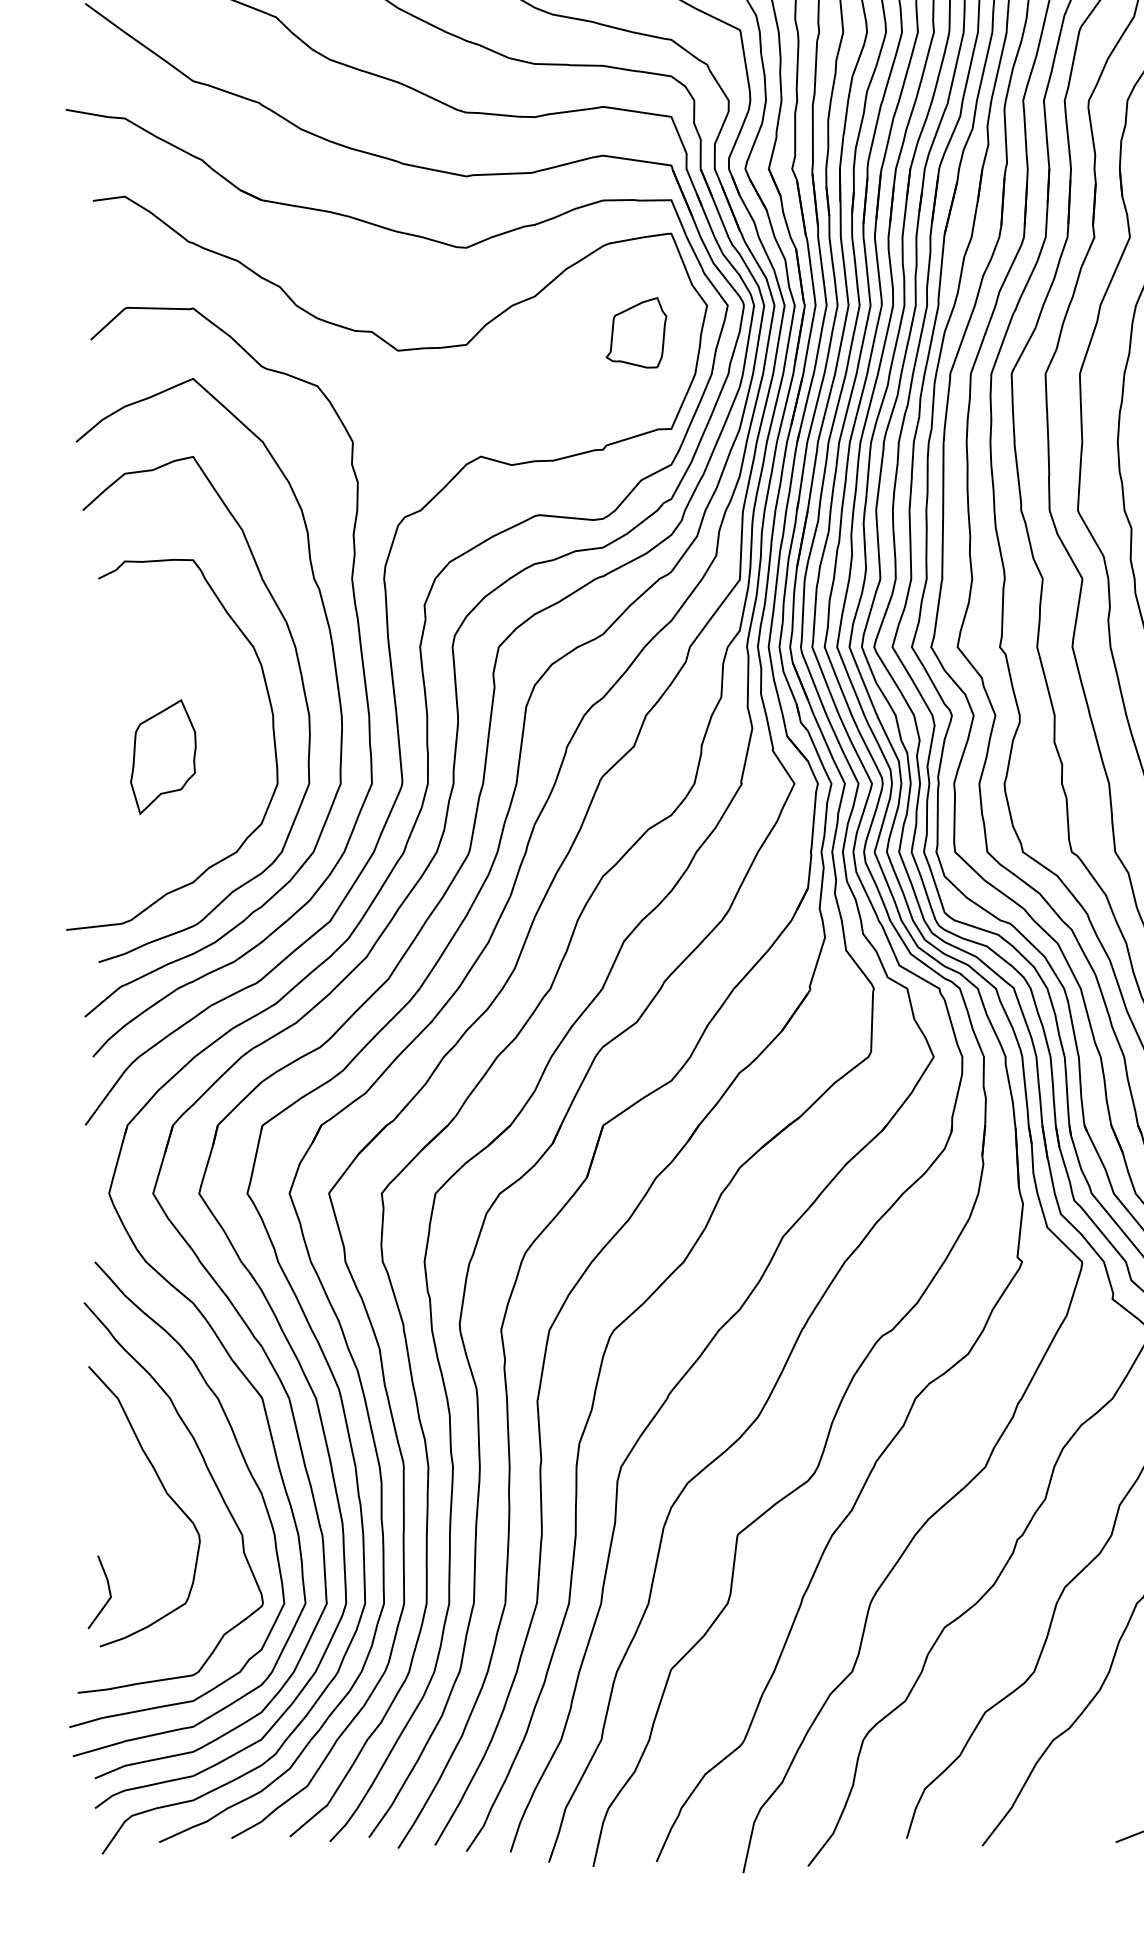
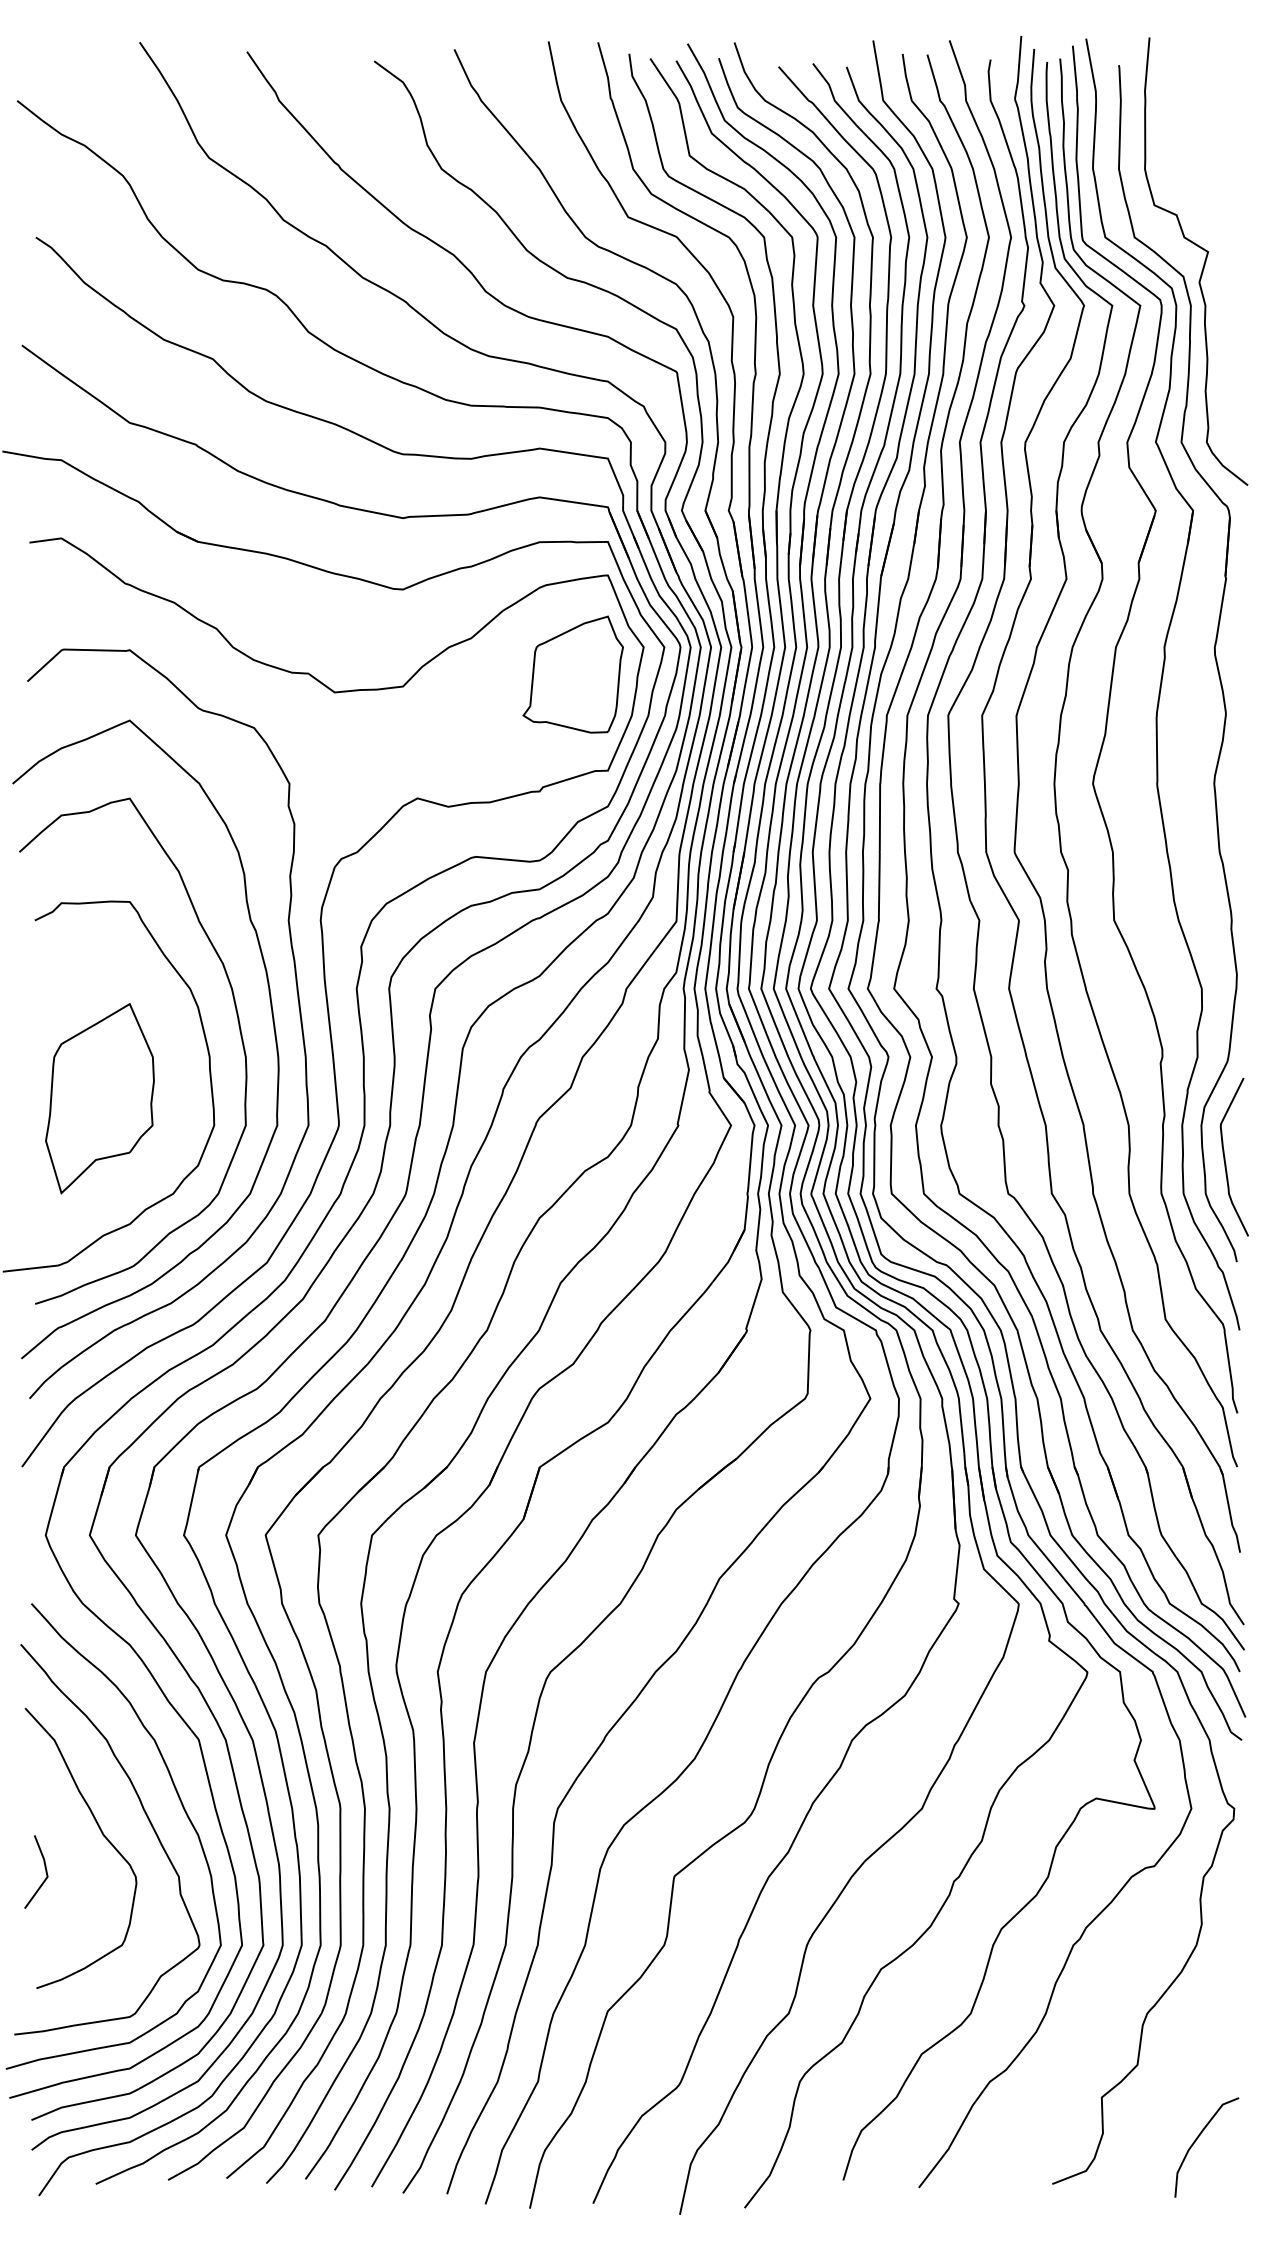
part: (635, 332) -> (572, 674), size x1.67
part: (162, 756) -> (99, 1098), size x1.67
line: (107, 1587) -> (44, 1867), moved

